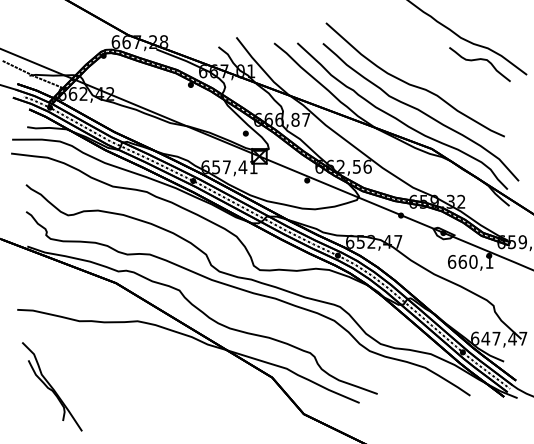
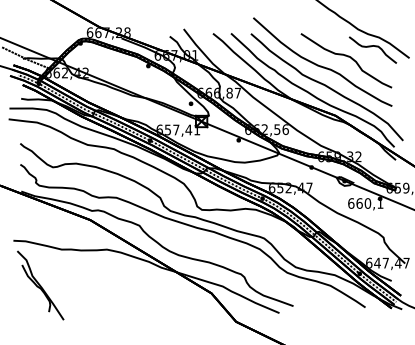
curve: (447, 73) -> (347, 57), added
part: (52, 386) -> (40, 285), moved

